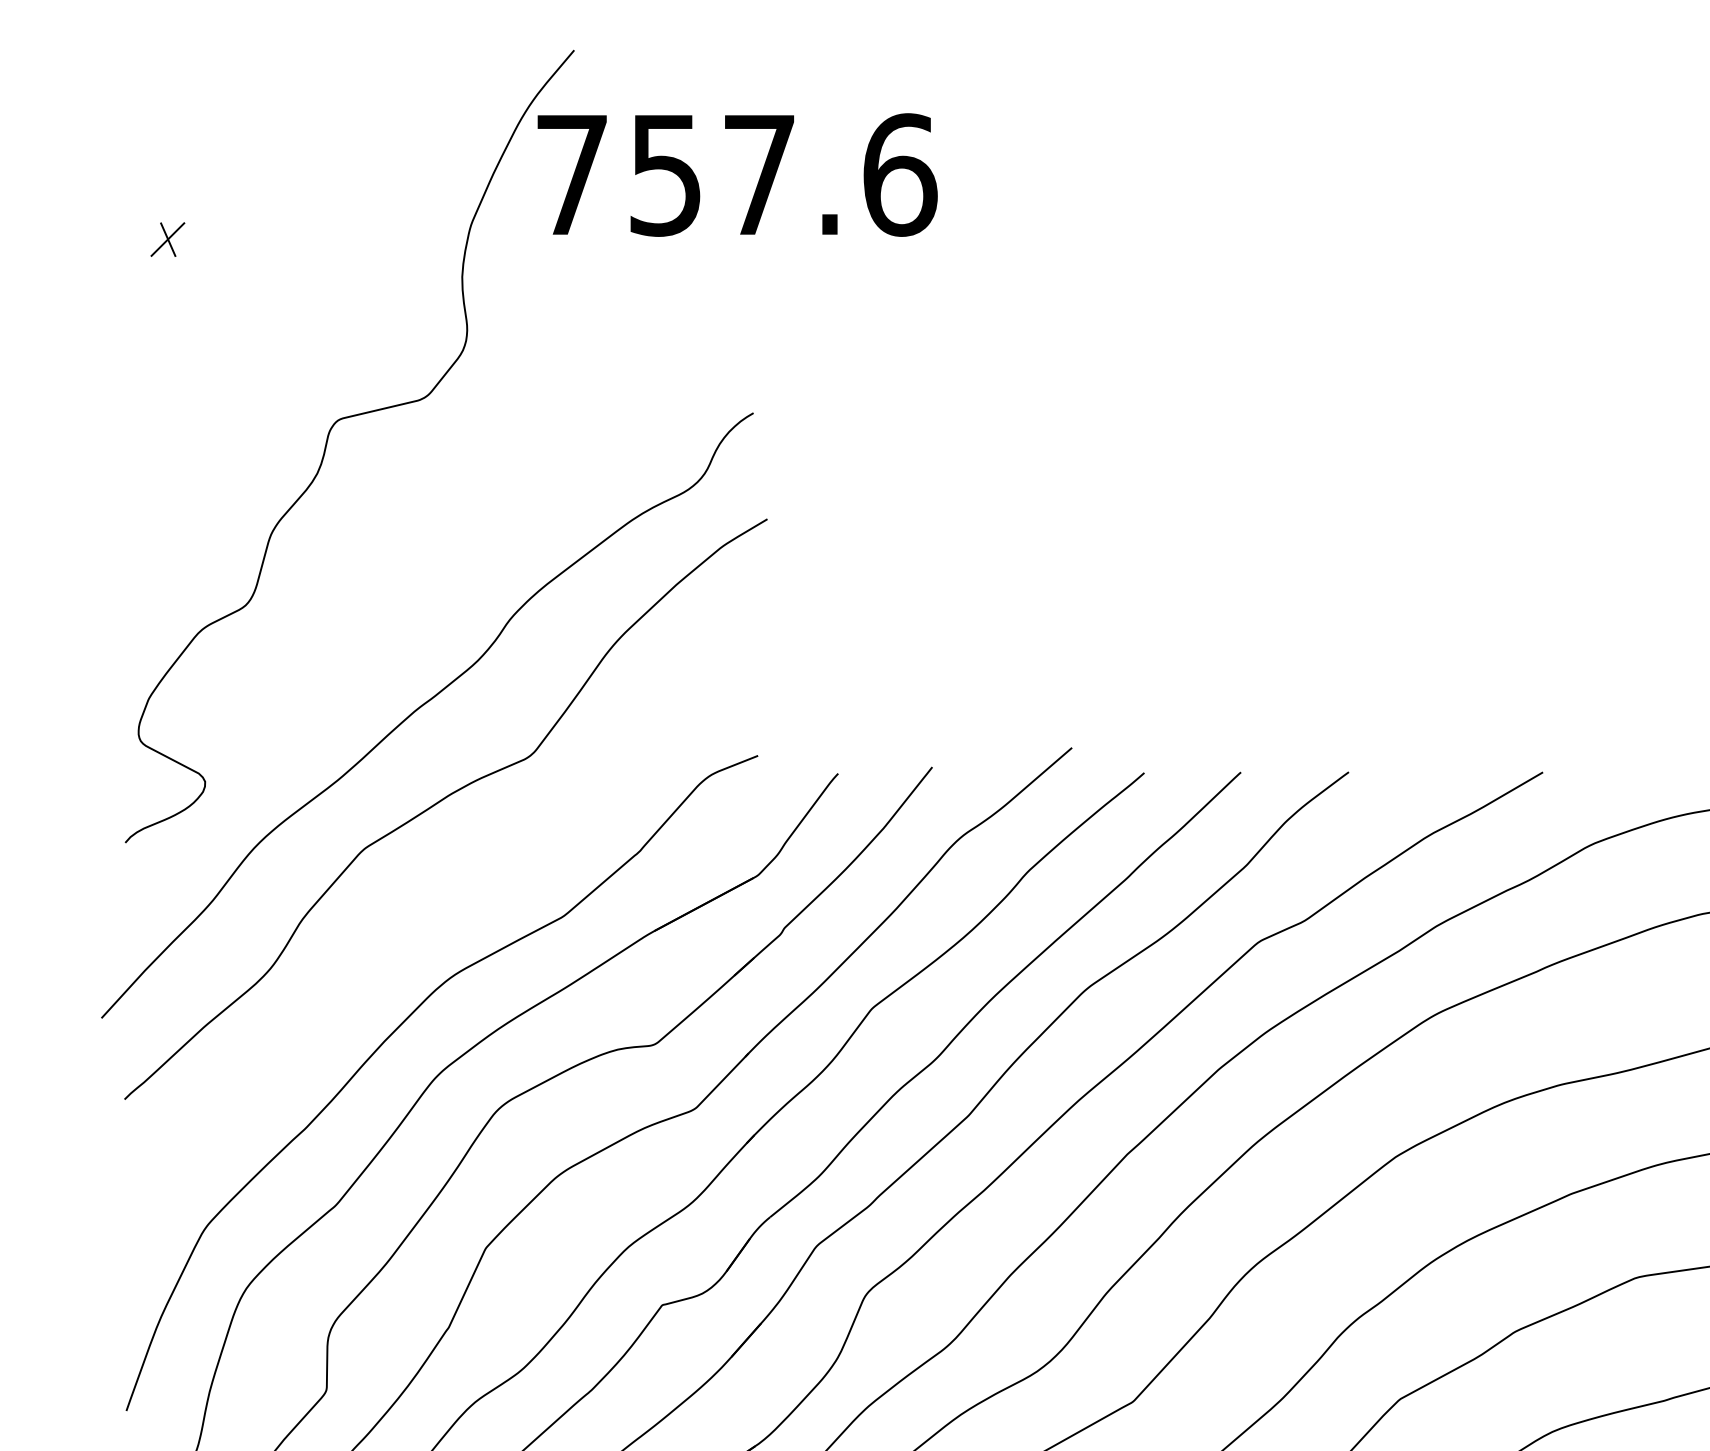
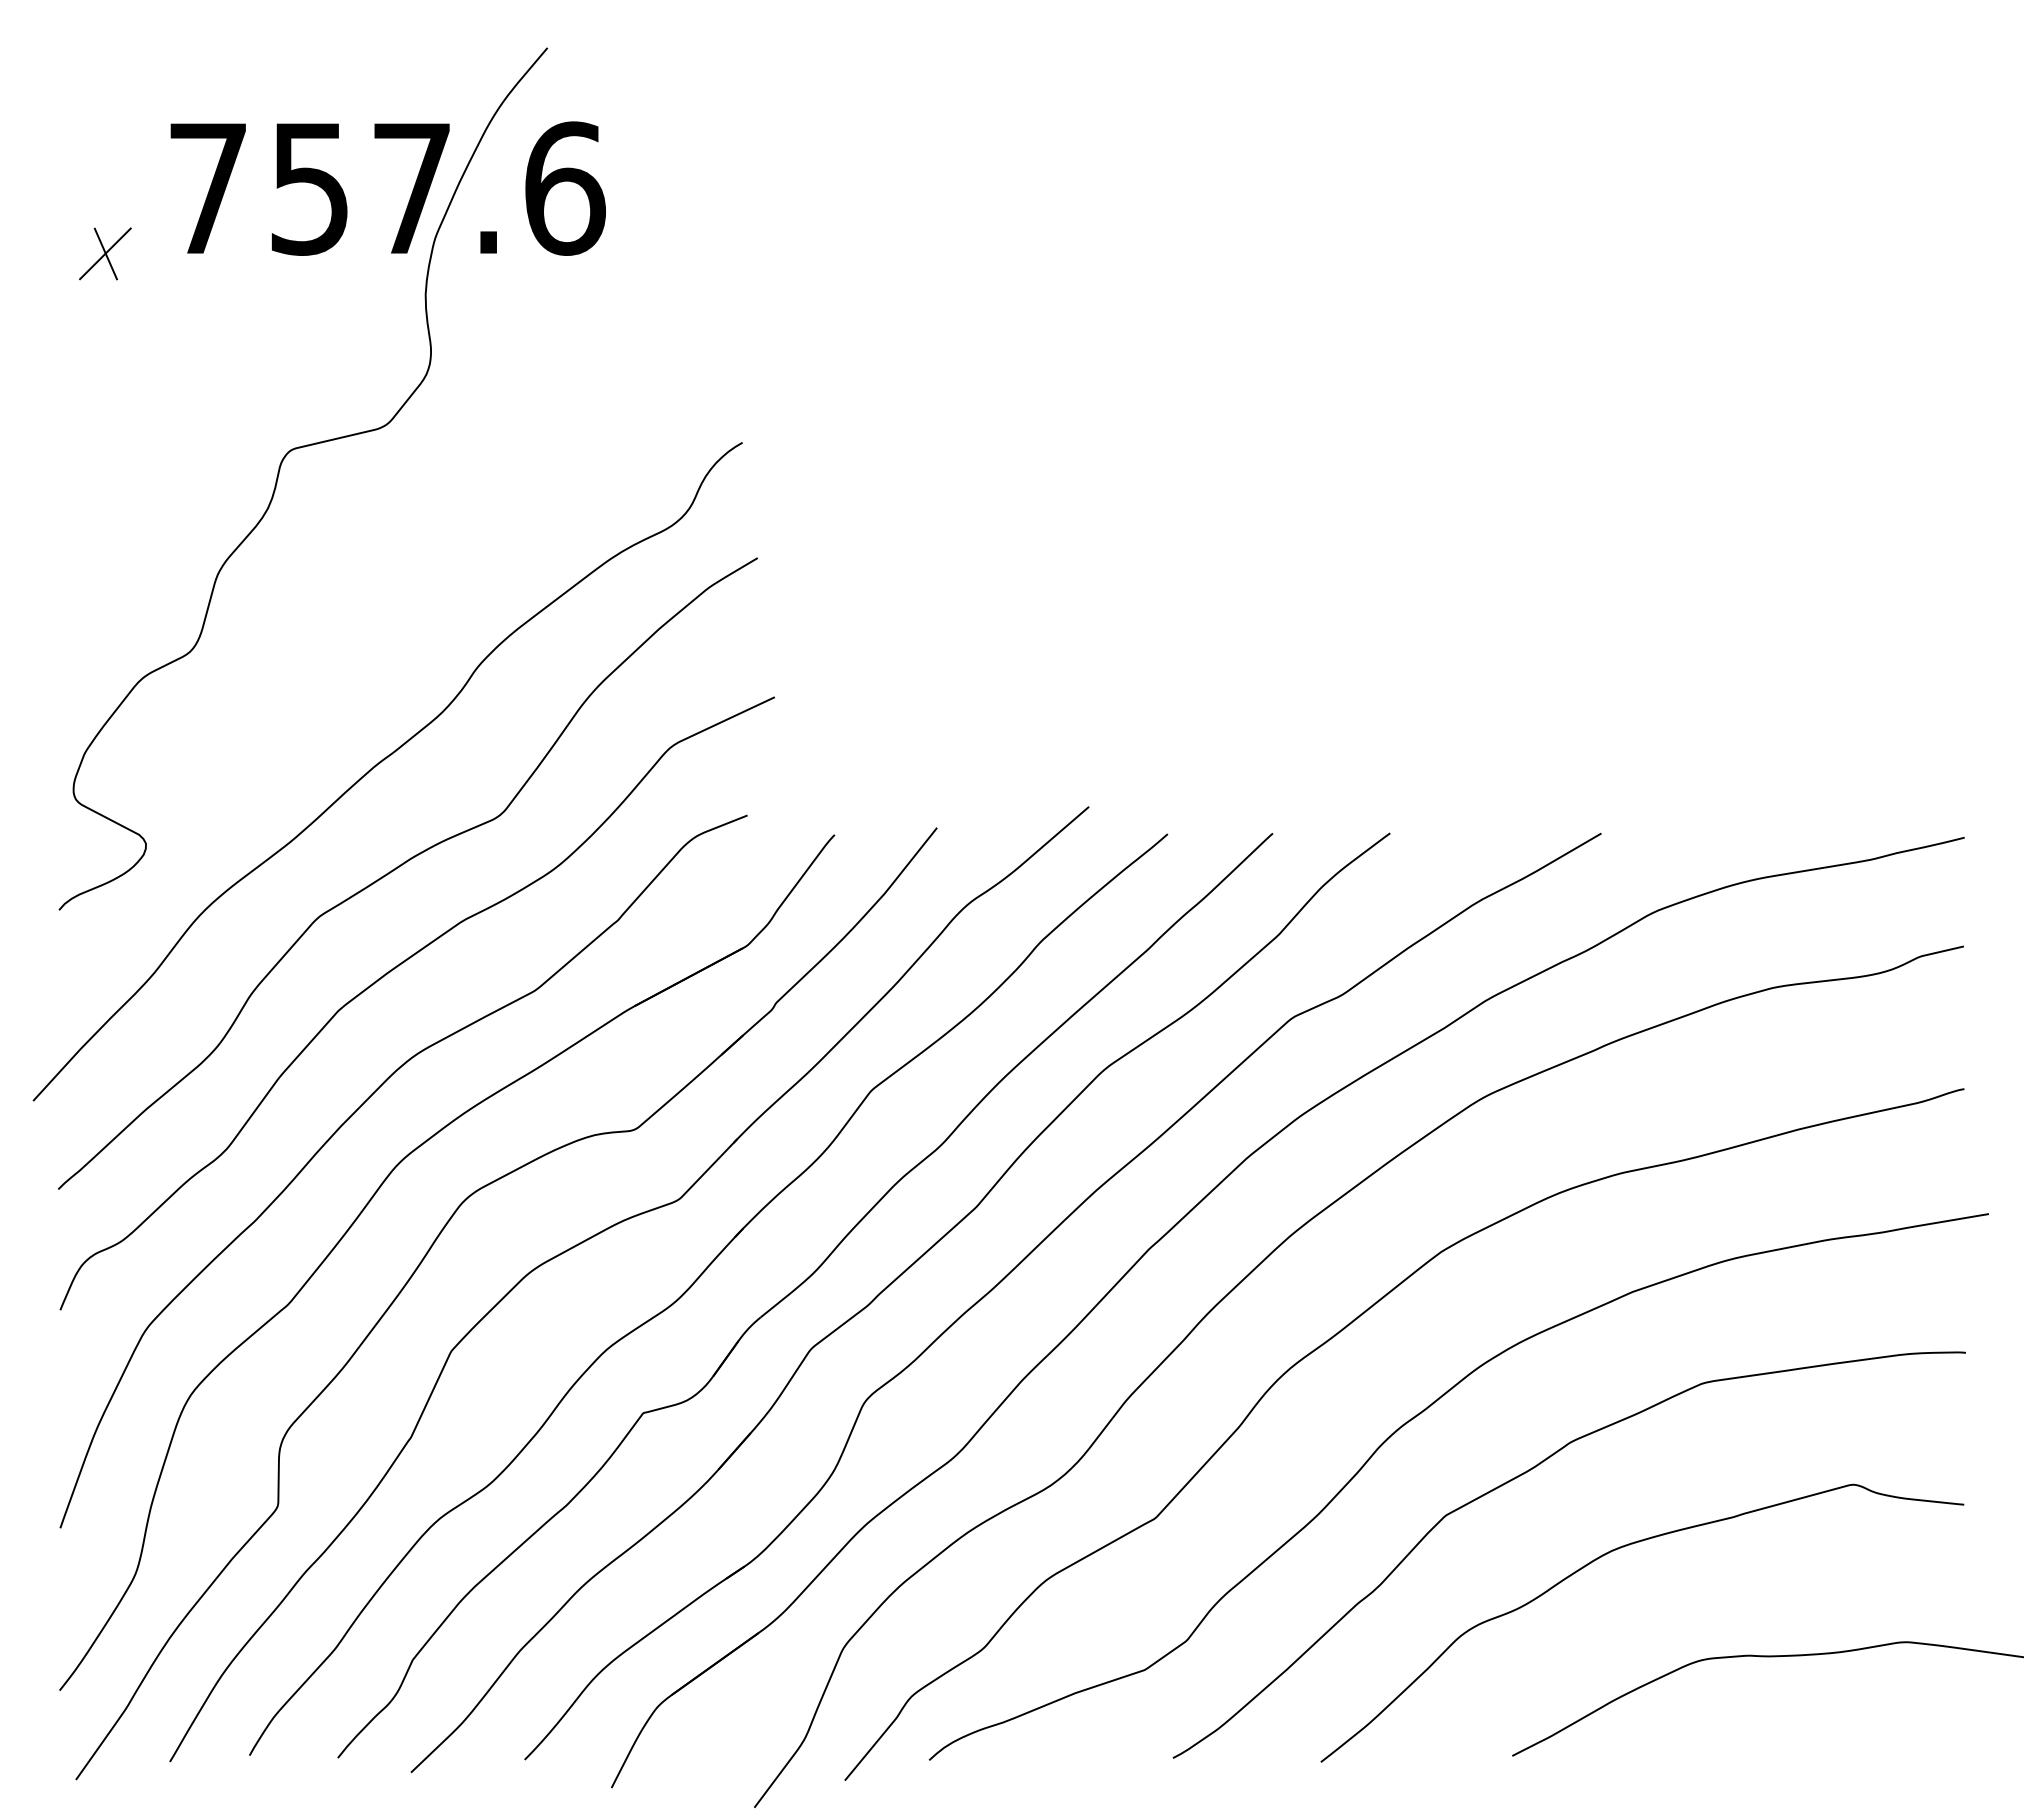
text: (736, 174) -> (387, 188), moved
part: (167, 239) -> (105, 253), size x1.43
curve: (432, 898) -> (393, 970), added

